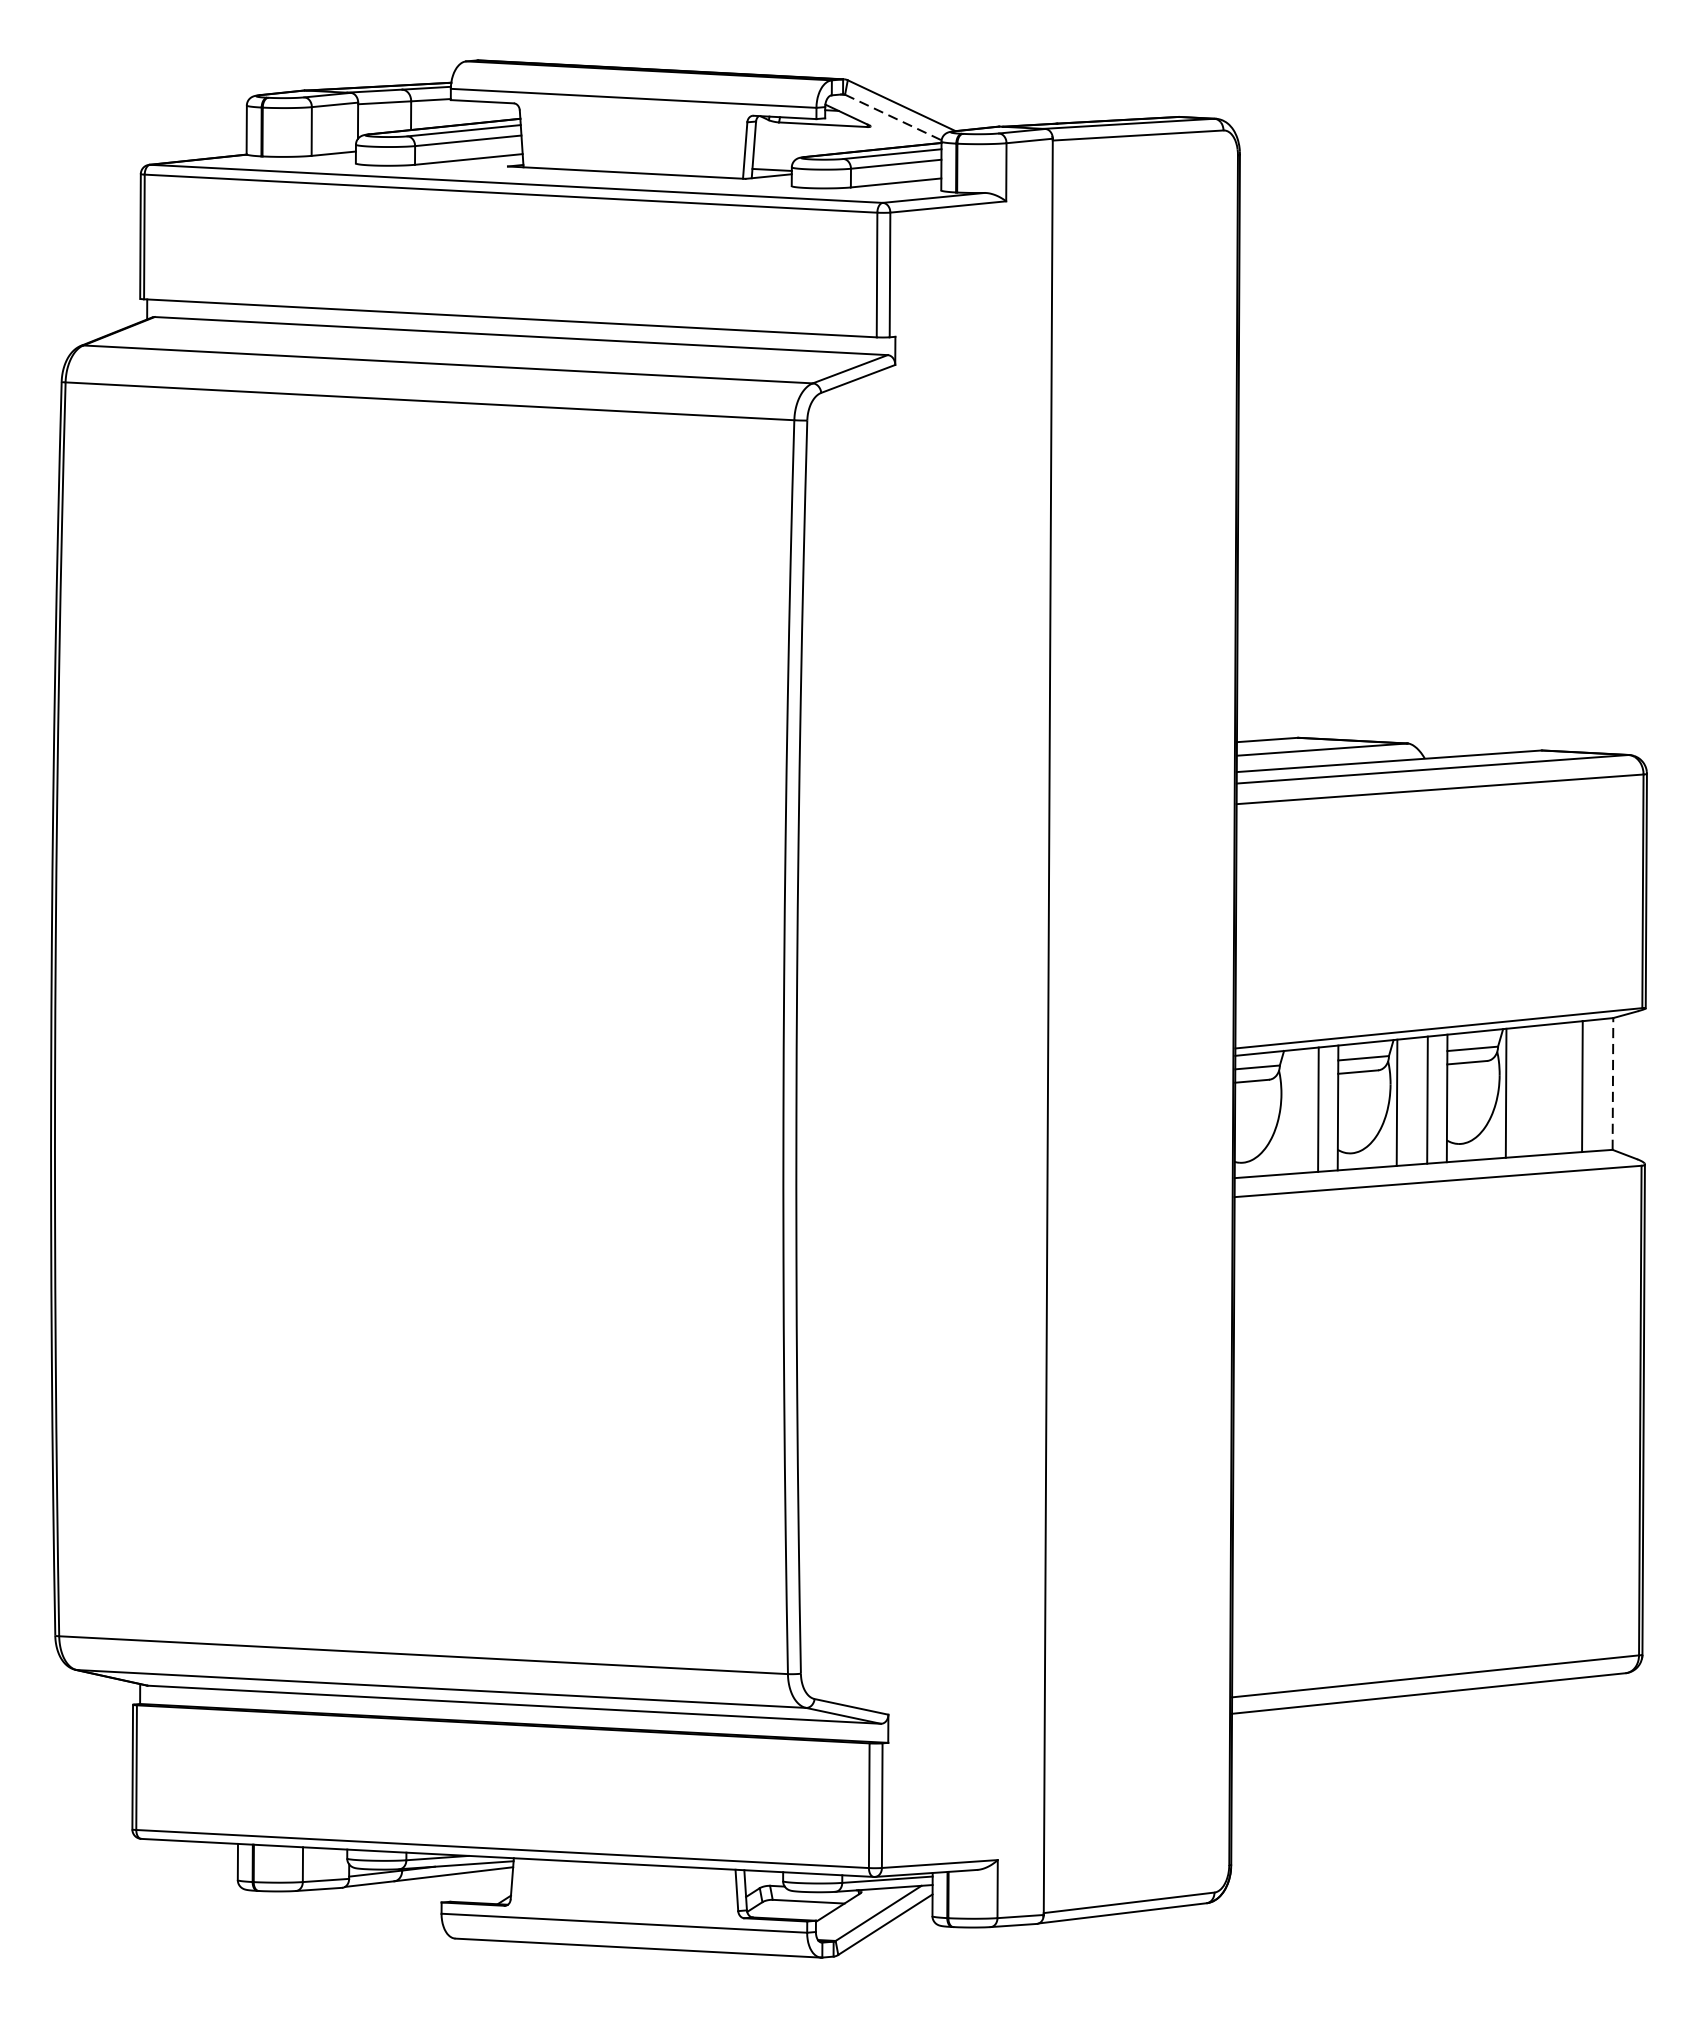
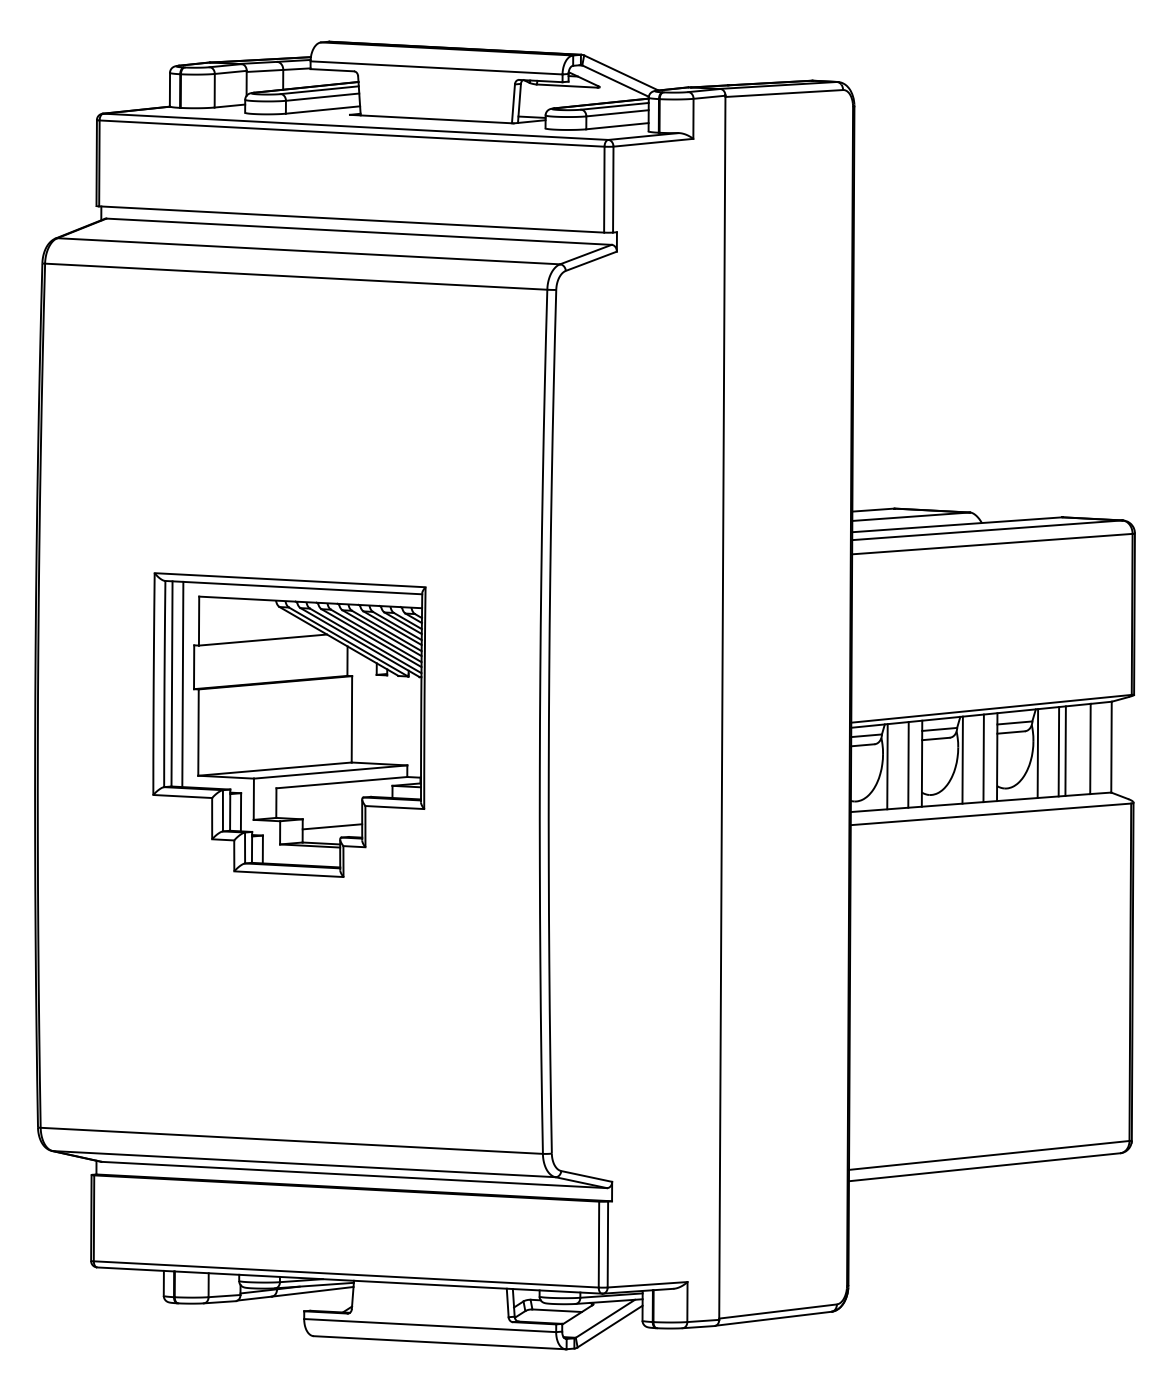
line: (893, 118) -> (615, 81), dashed -> solid
part: (420, 1051) -> (289, 724), added
line: (1612, 1083) -> (1111, 746), dashed -> solid
line: (1546, 1088) -> (1065, 750), added
line: (1536, 1090) -> (1058, 751), added
line: (1287, 1112) -> (887, 766), added

